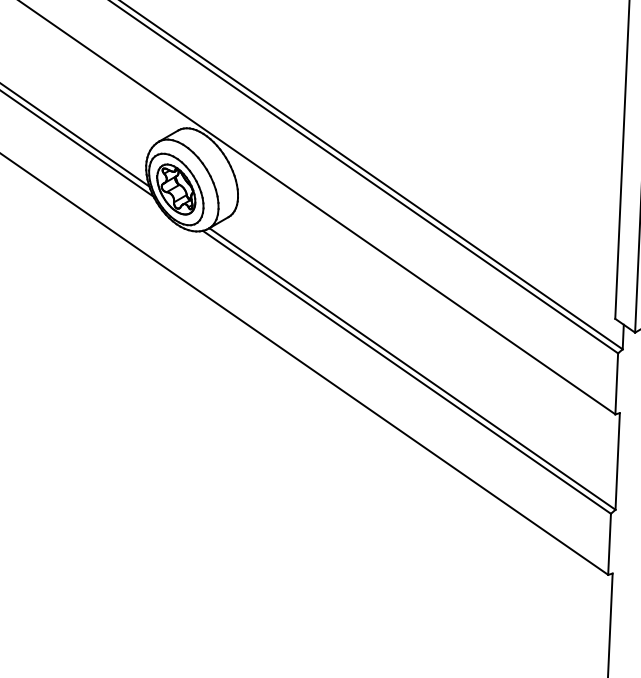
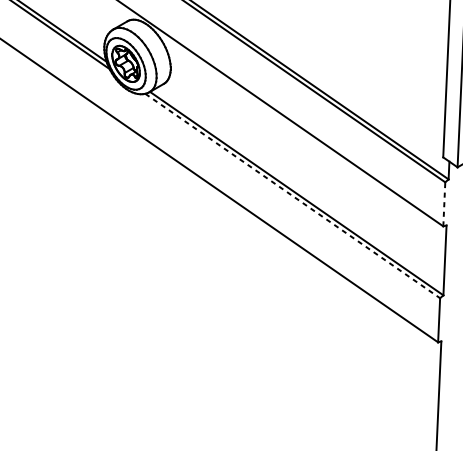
line: (407, 372) -> (293, 196), solid -> dashed
line: (616, 383) -> (444, 204), solid -> dashed

